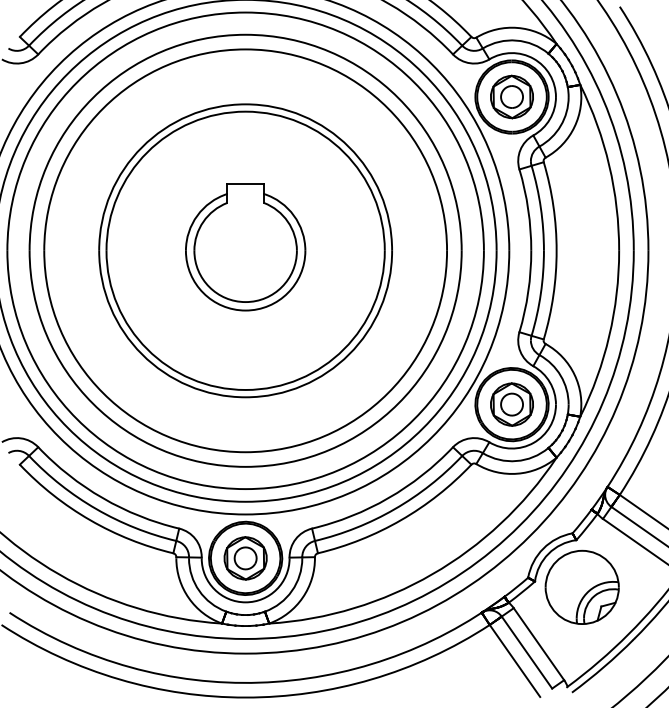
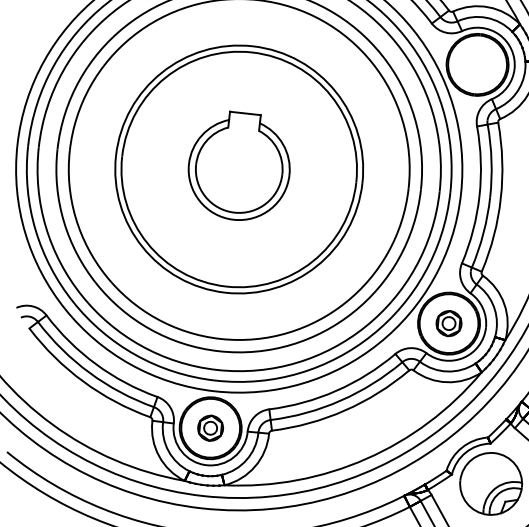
part: (511, 96) -> (477, 64), removed
part: (511, 404) -> (448, 323), size x0.7
part: (245, 558) -> (210, 428), size x0.7

